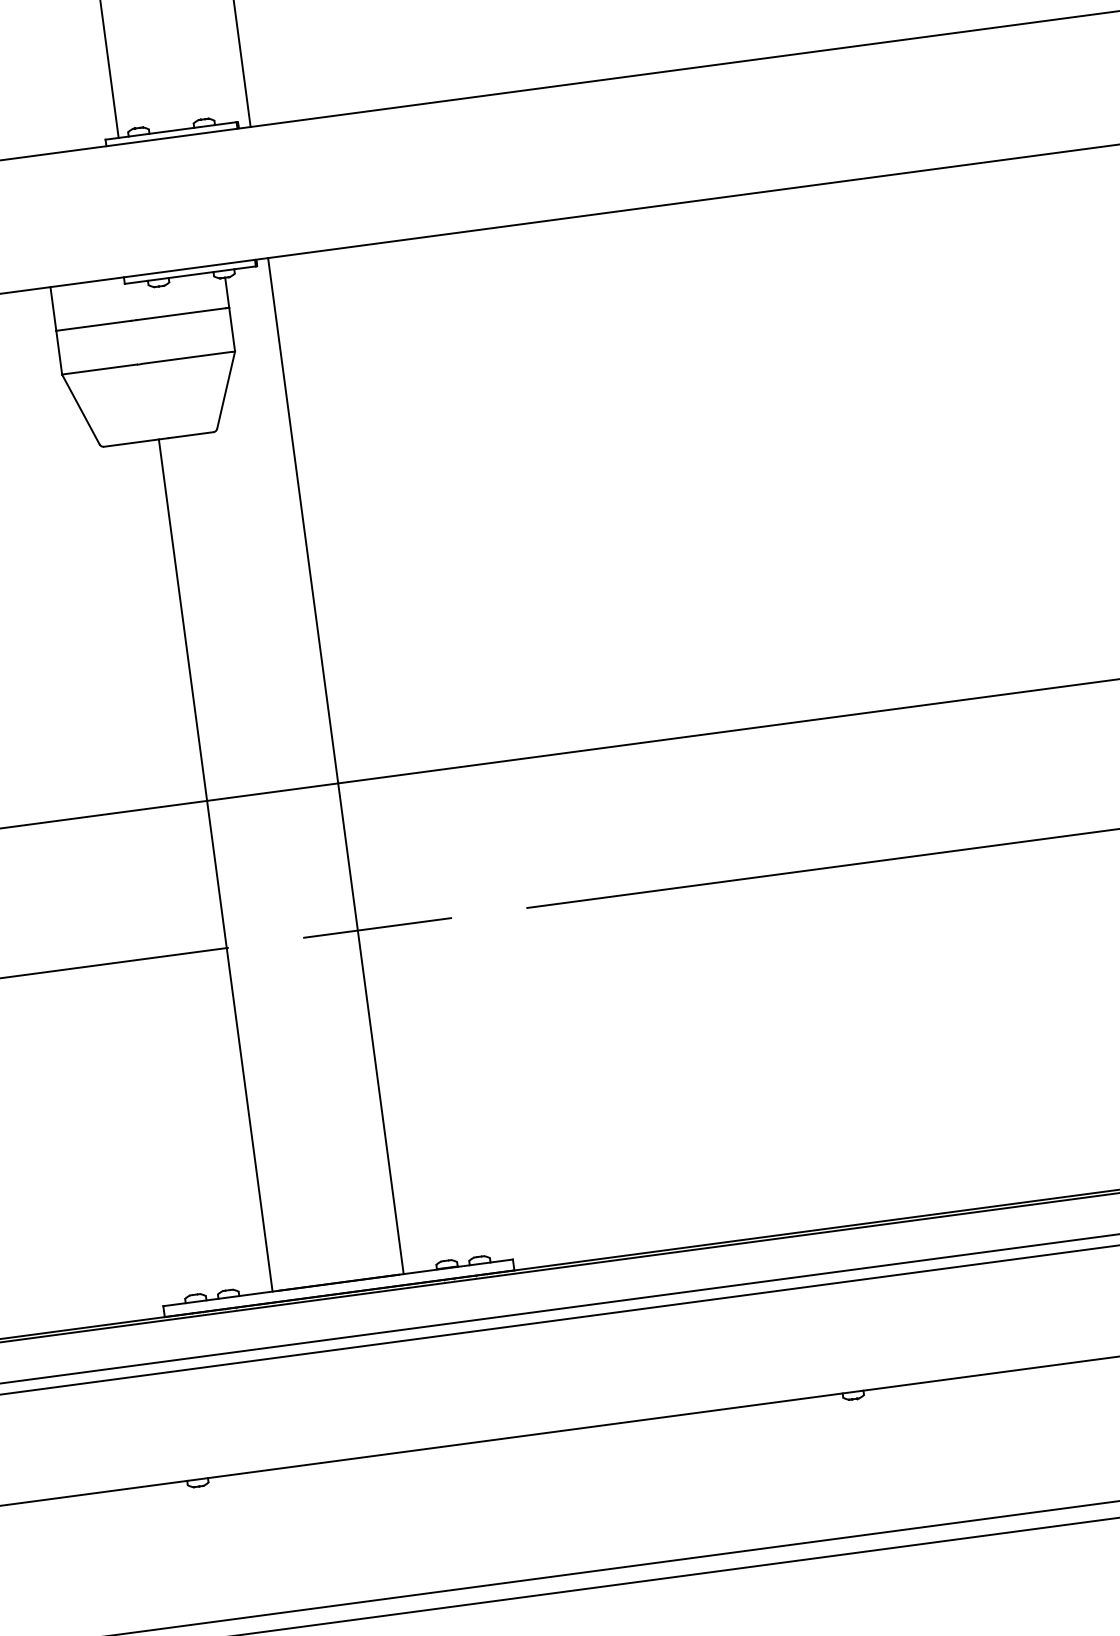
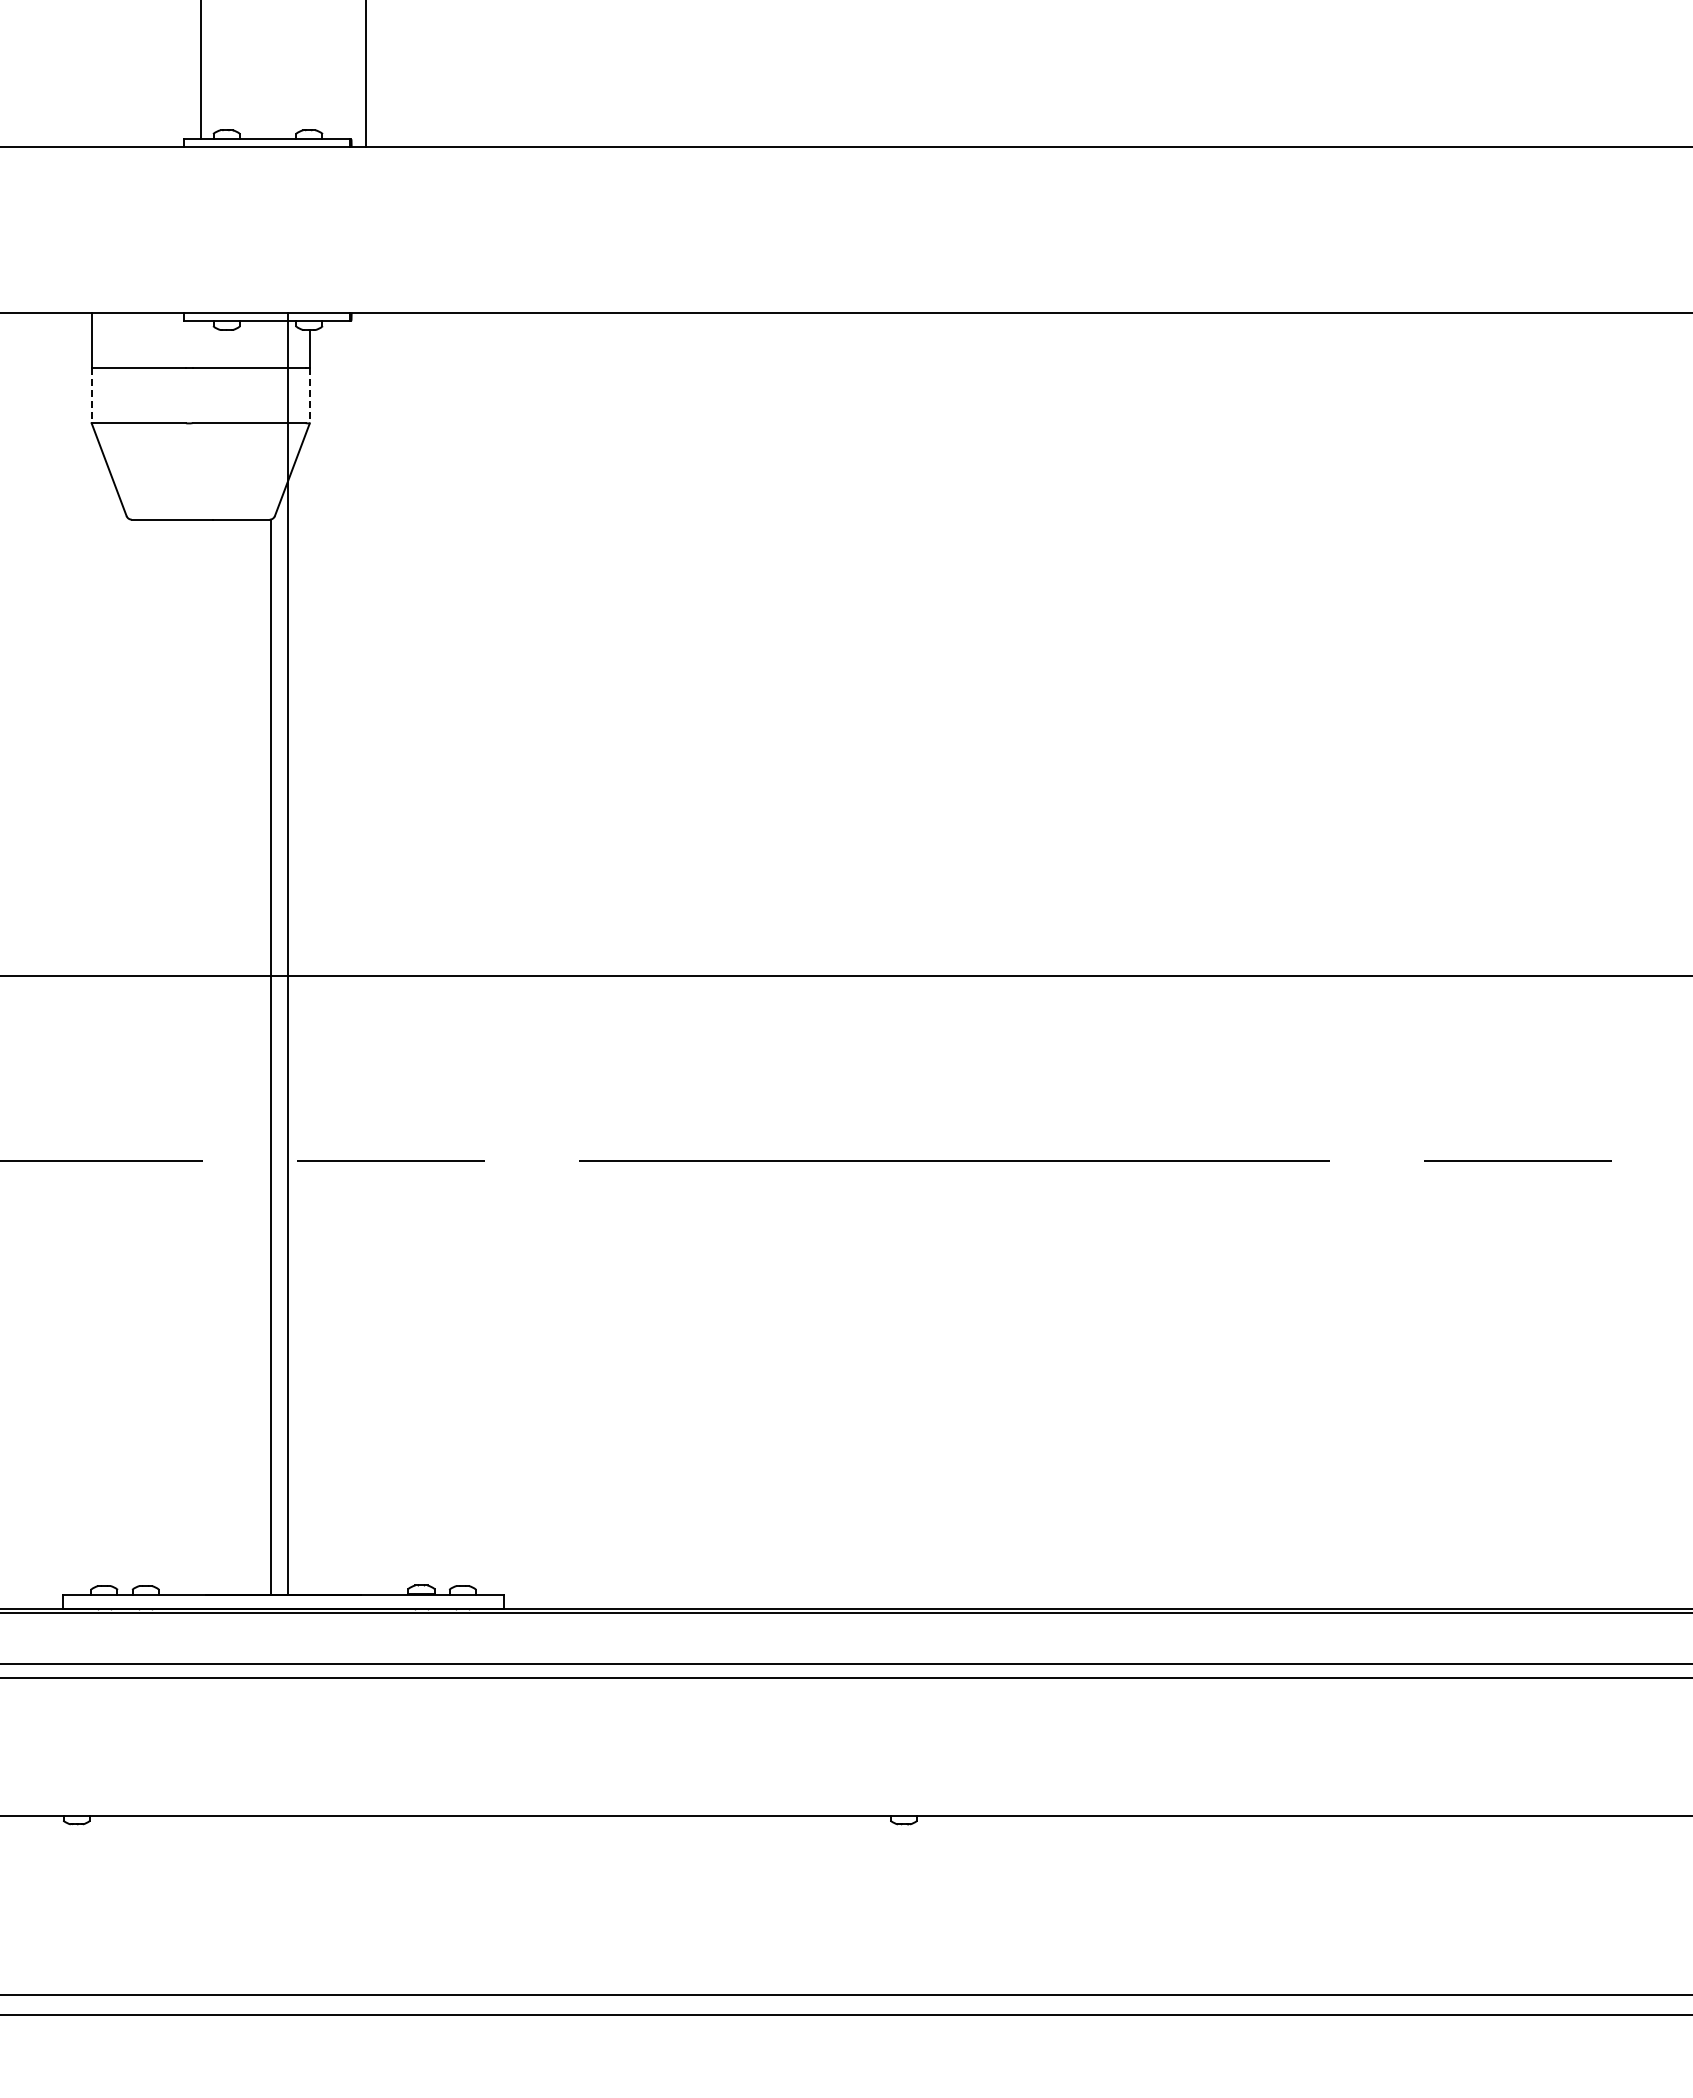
line: (231, 329) -> (309, 395), solid -> dashed
line: (59, 352) -> (91, 395), solid -> dashed
line: (336, 765) -> (288, 953), moved
line: (215, 864) -> (270, 1056), moved

